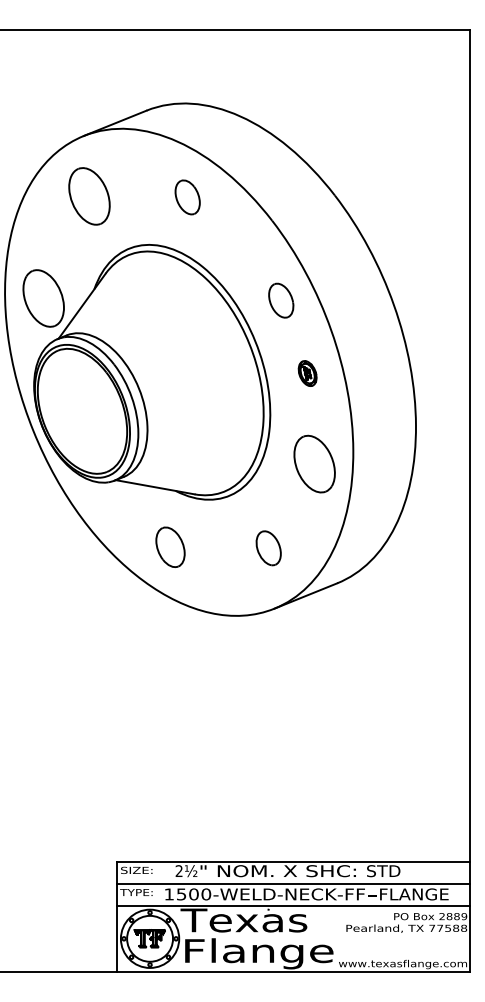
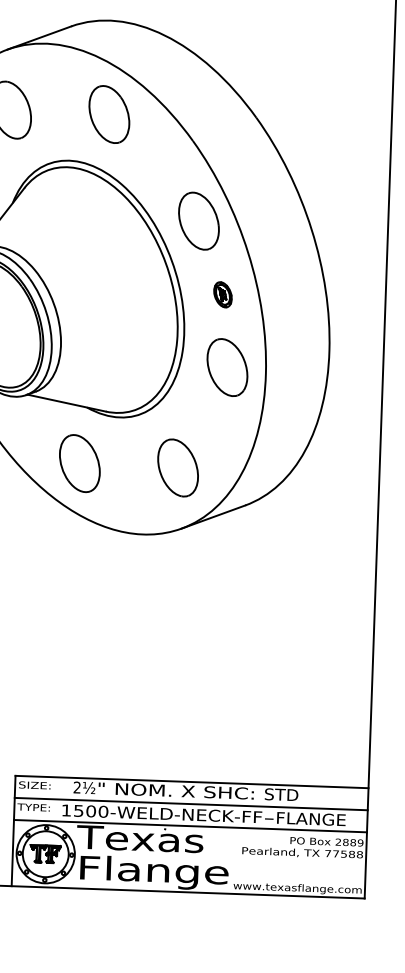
part: (187, 197) -> (109, 114), size x1.67
part: (281, 300) -> (199, 220), size x1.67
part: (314, 463) -> (227, 366), moved
part: (170, 547) -> (79, 463), size x1.43
part: (268, 548) -> (177, 468), size x1.67

